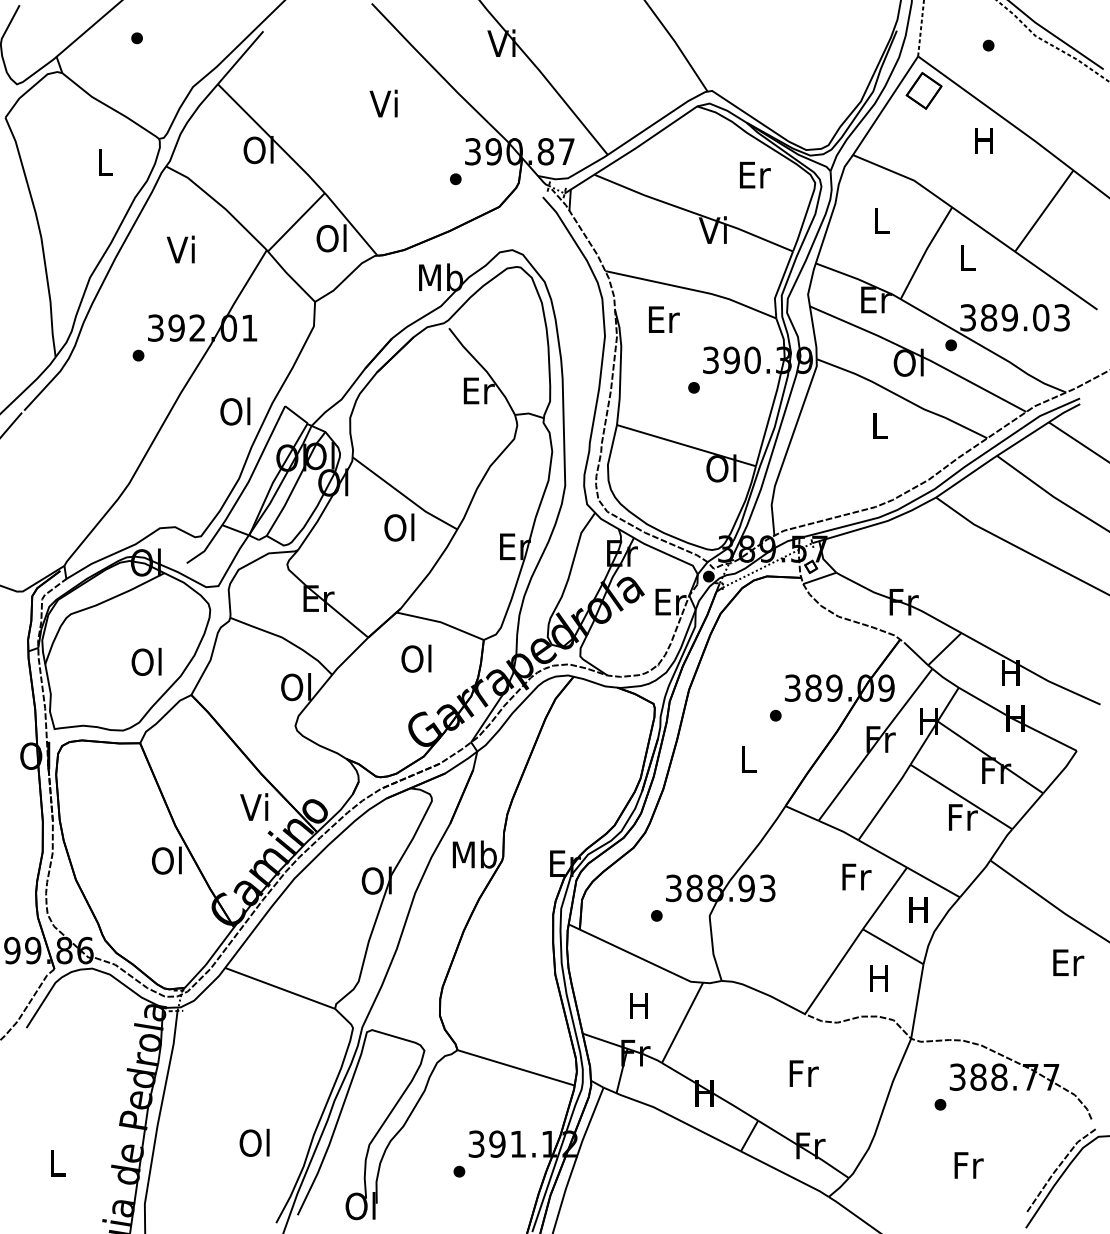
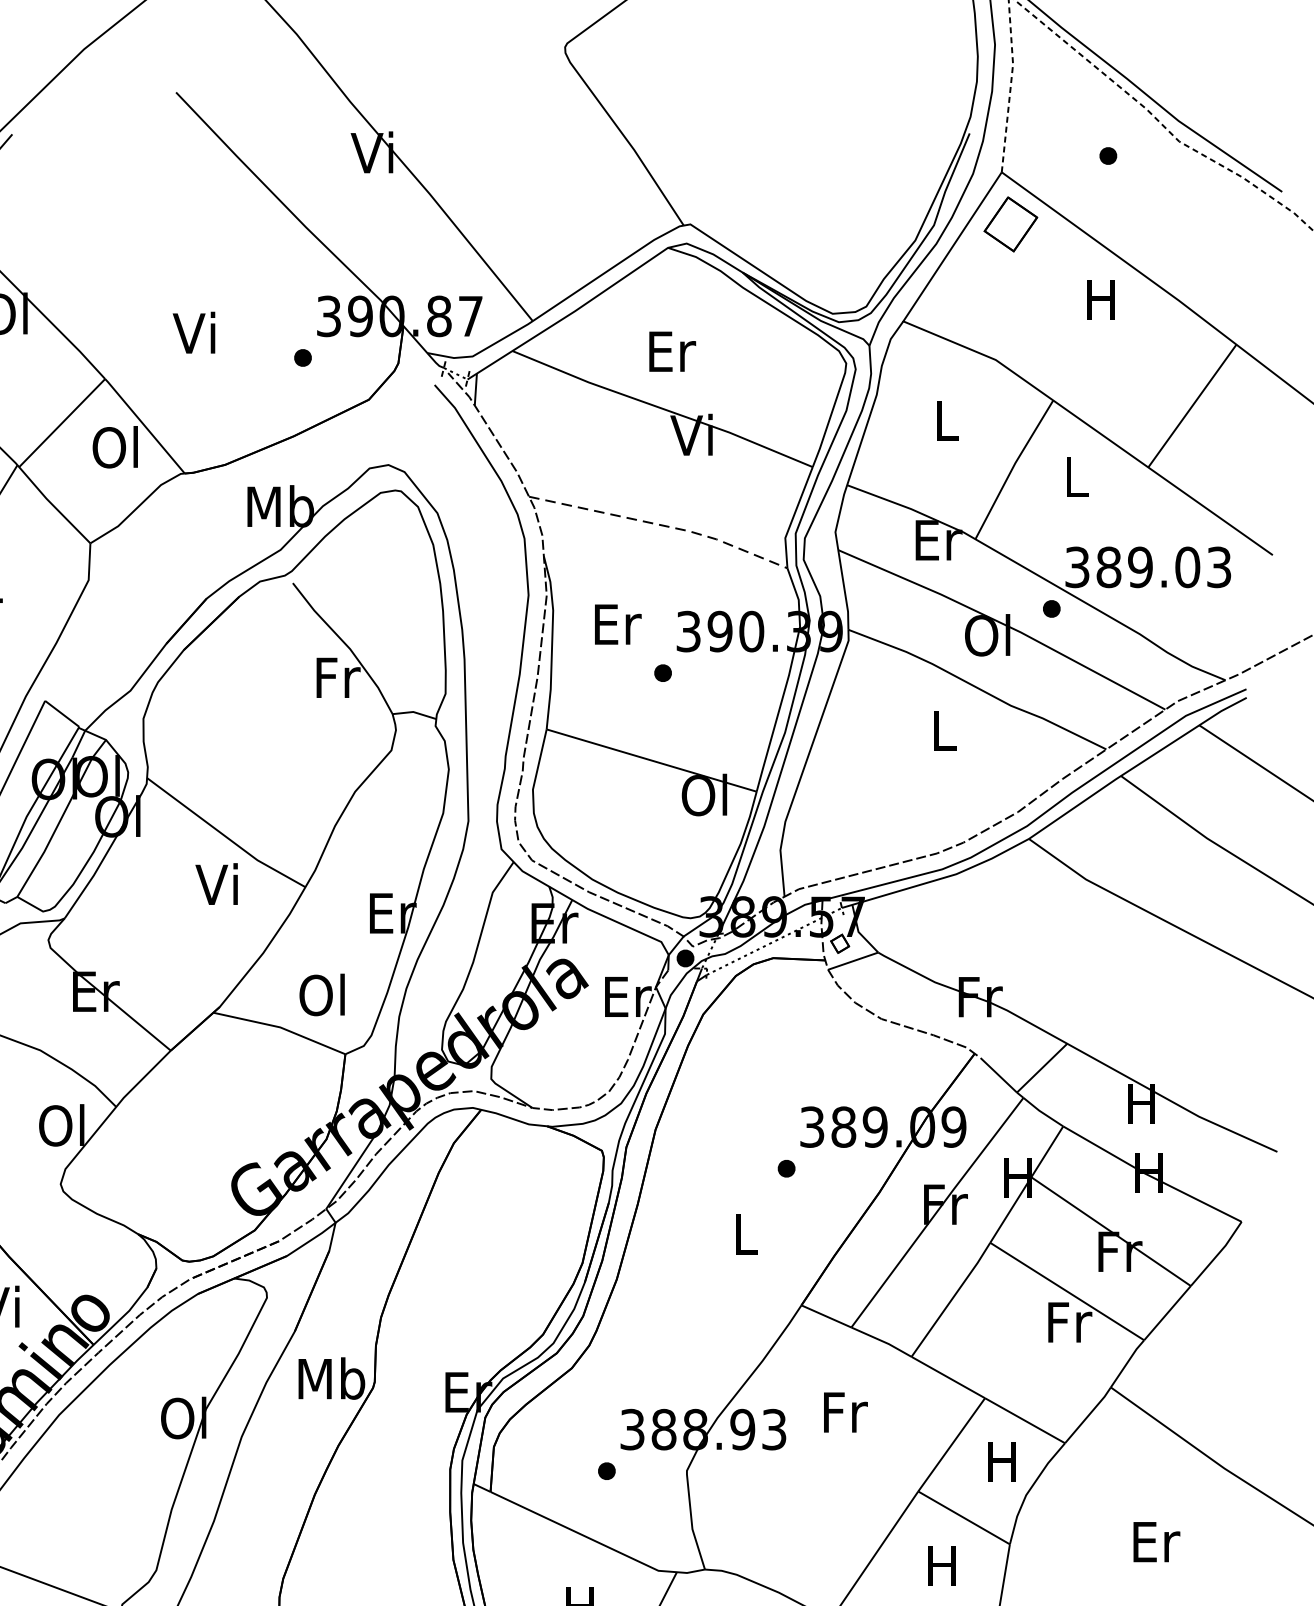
text: (383, 103) -> (193, 332), moved
text: (755, 174) -> (672, 350), moved
line: (693, 290) -> (662, 526), solid -> dashed
text: (664, 319) -> (618, 624), moved
text: (478, 390) -> (337, 677), Er -> Fr
text: (399, 527) -> (217, 884), Ol -> Vi
text: (416, 658) -> (322, 994), moved
text: (856, 876) -> (845, 1411), moved
text: (1068, 962) -> (1156, 1541), moved

